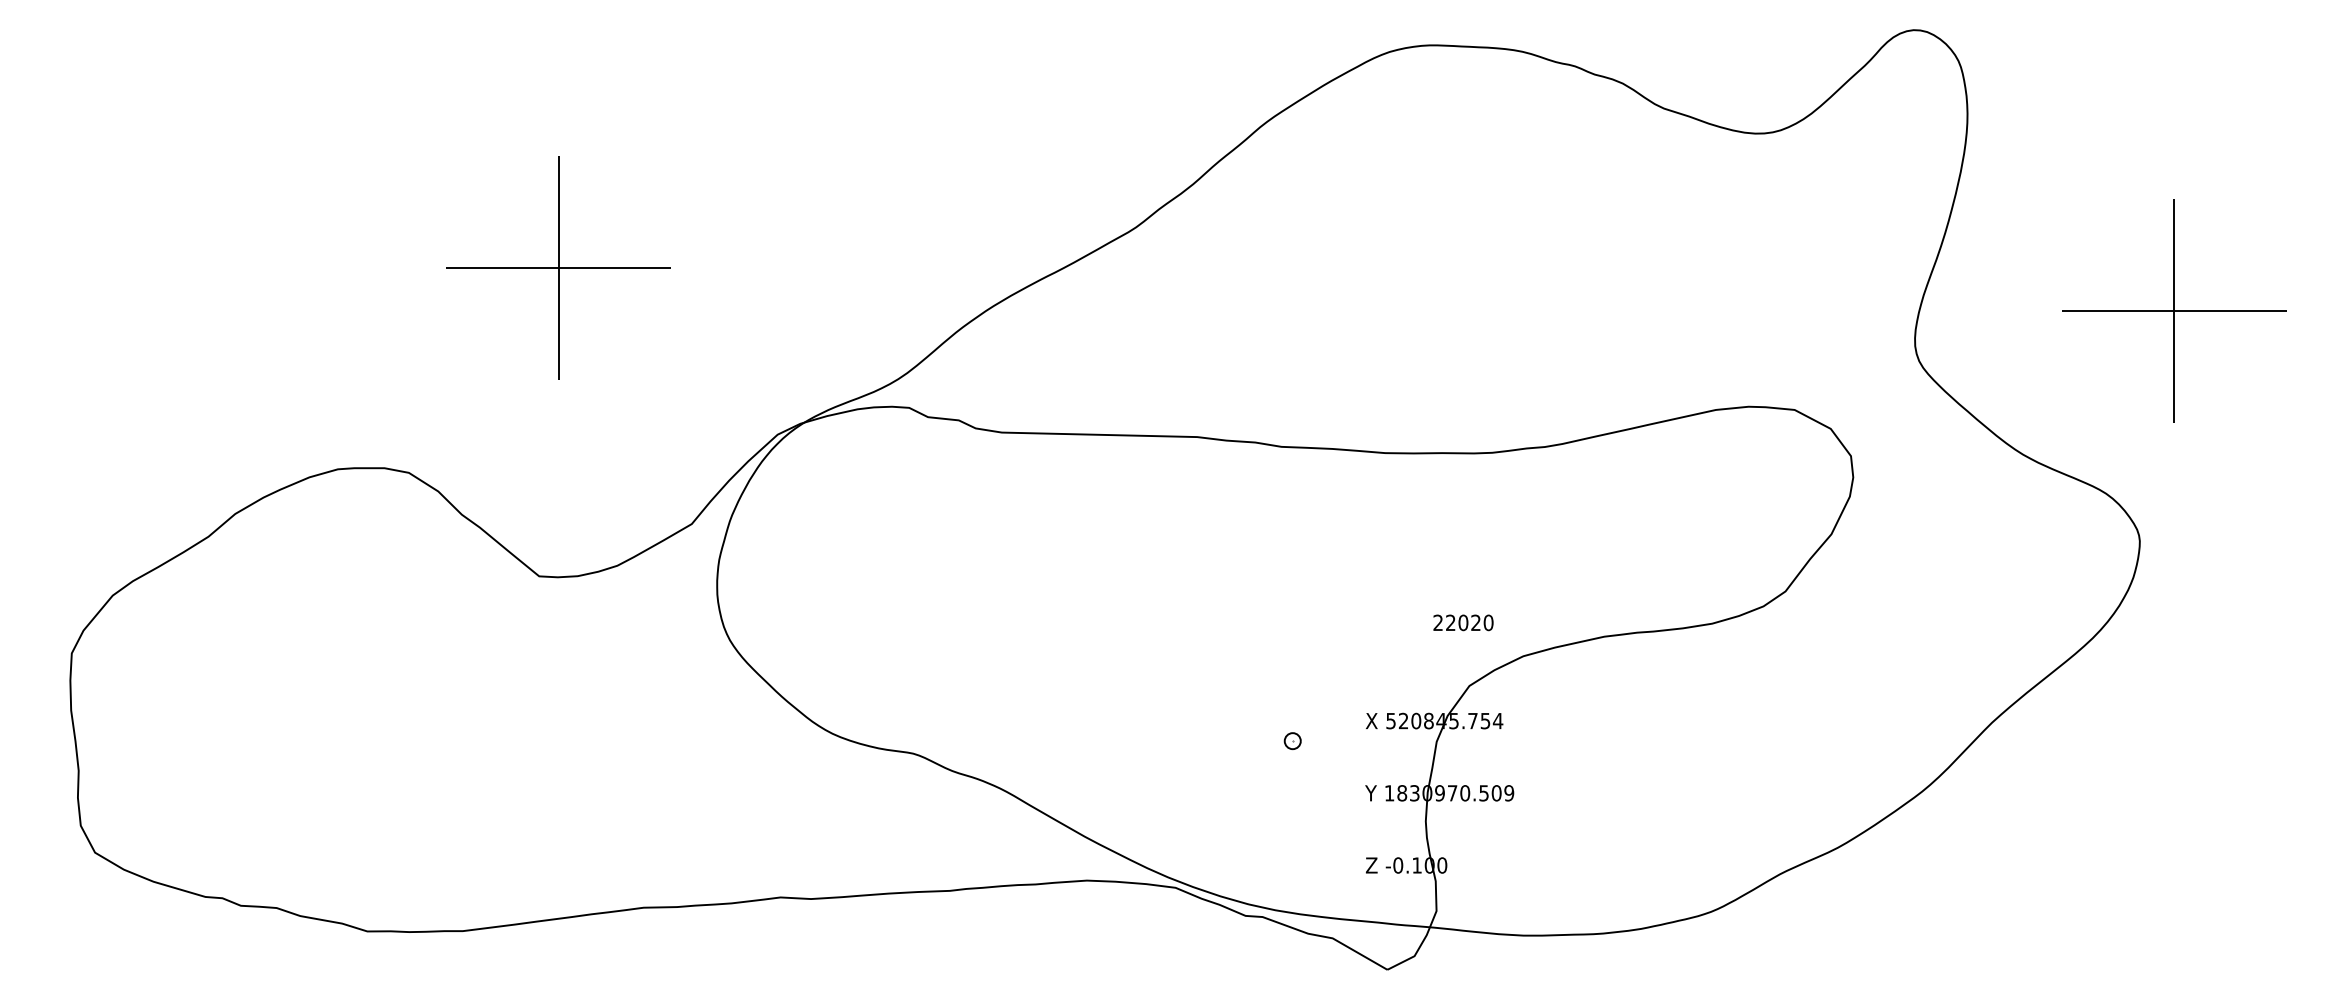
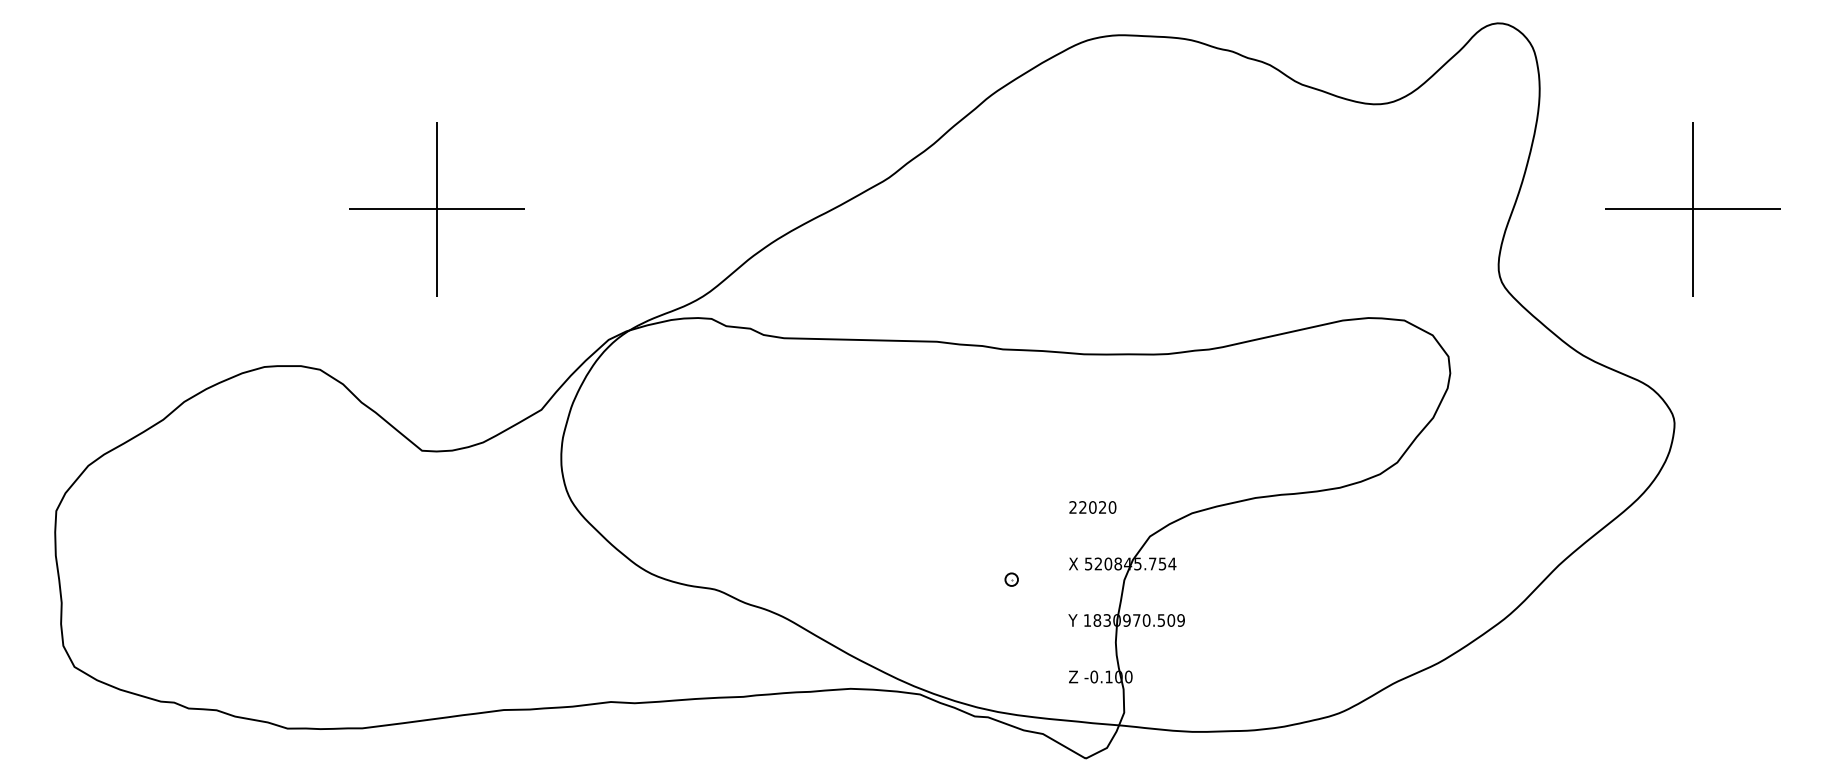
part: (2174, 310) -> (1693, 209), moved
text: (1463, 622) -> (1092, 507), moved

